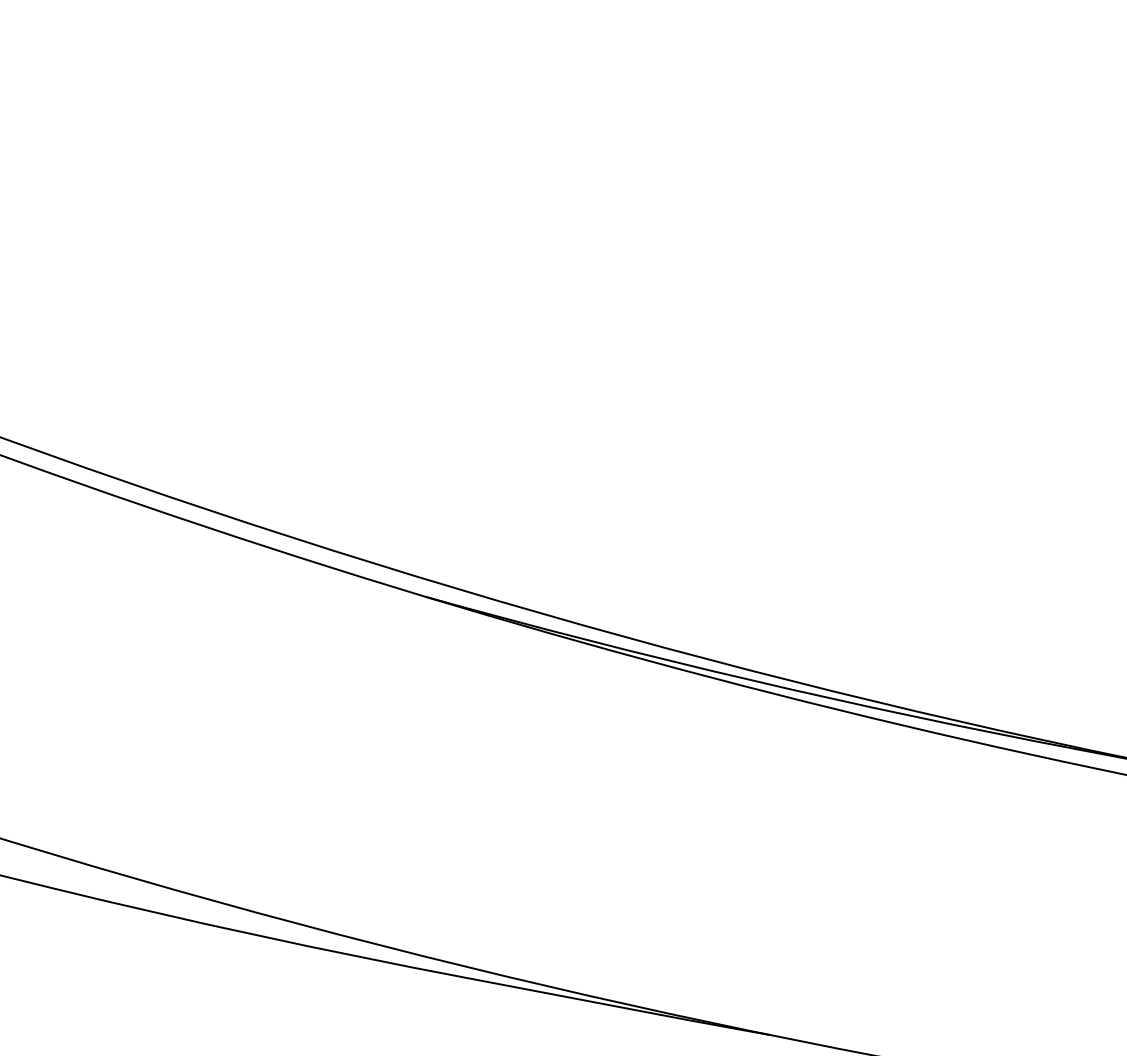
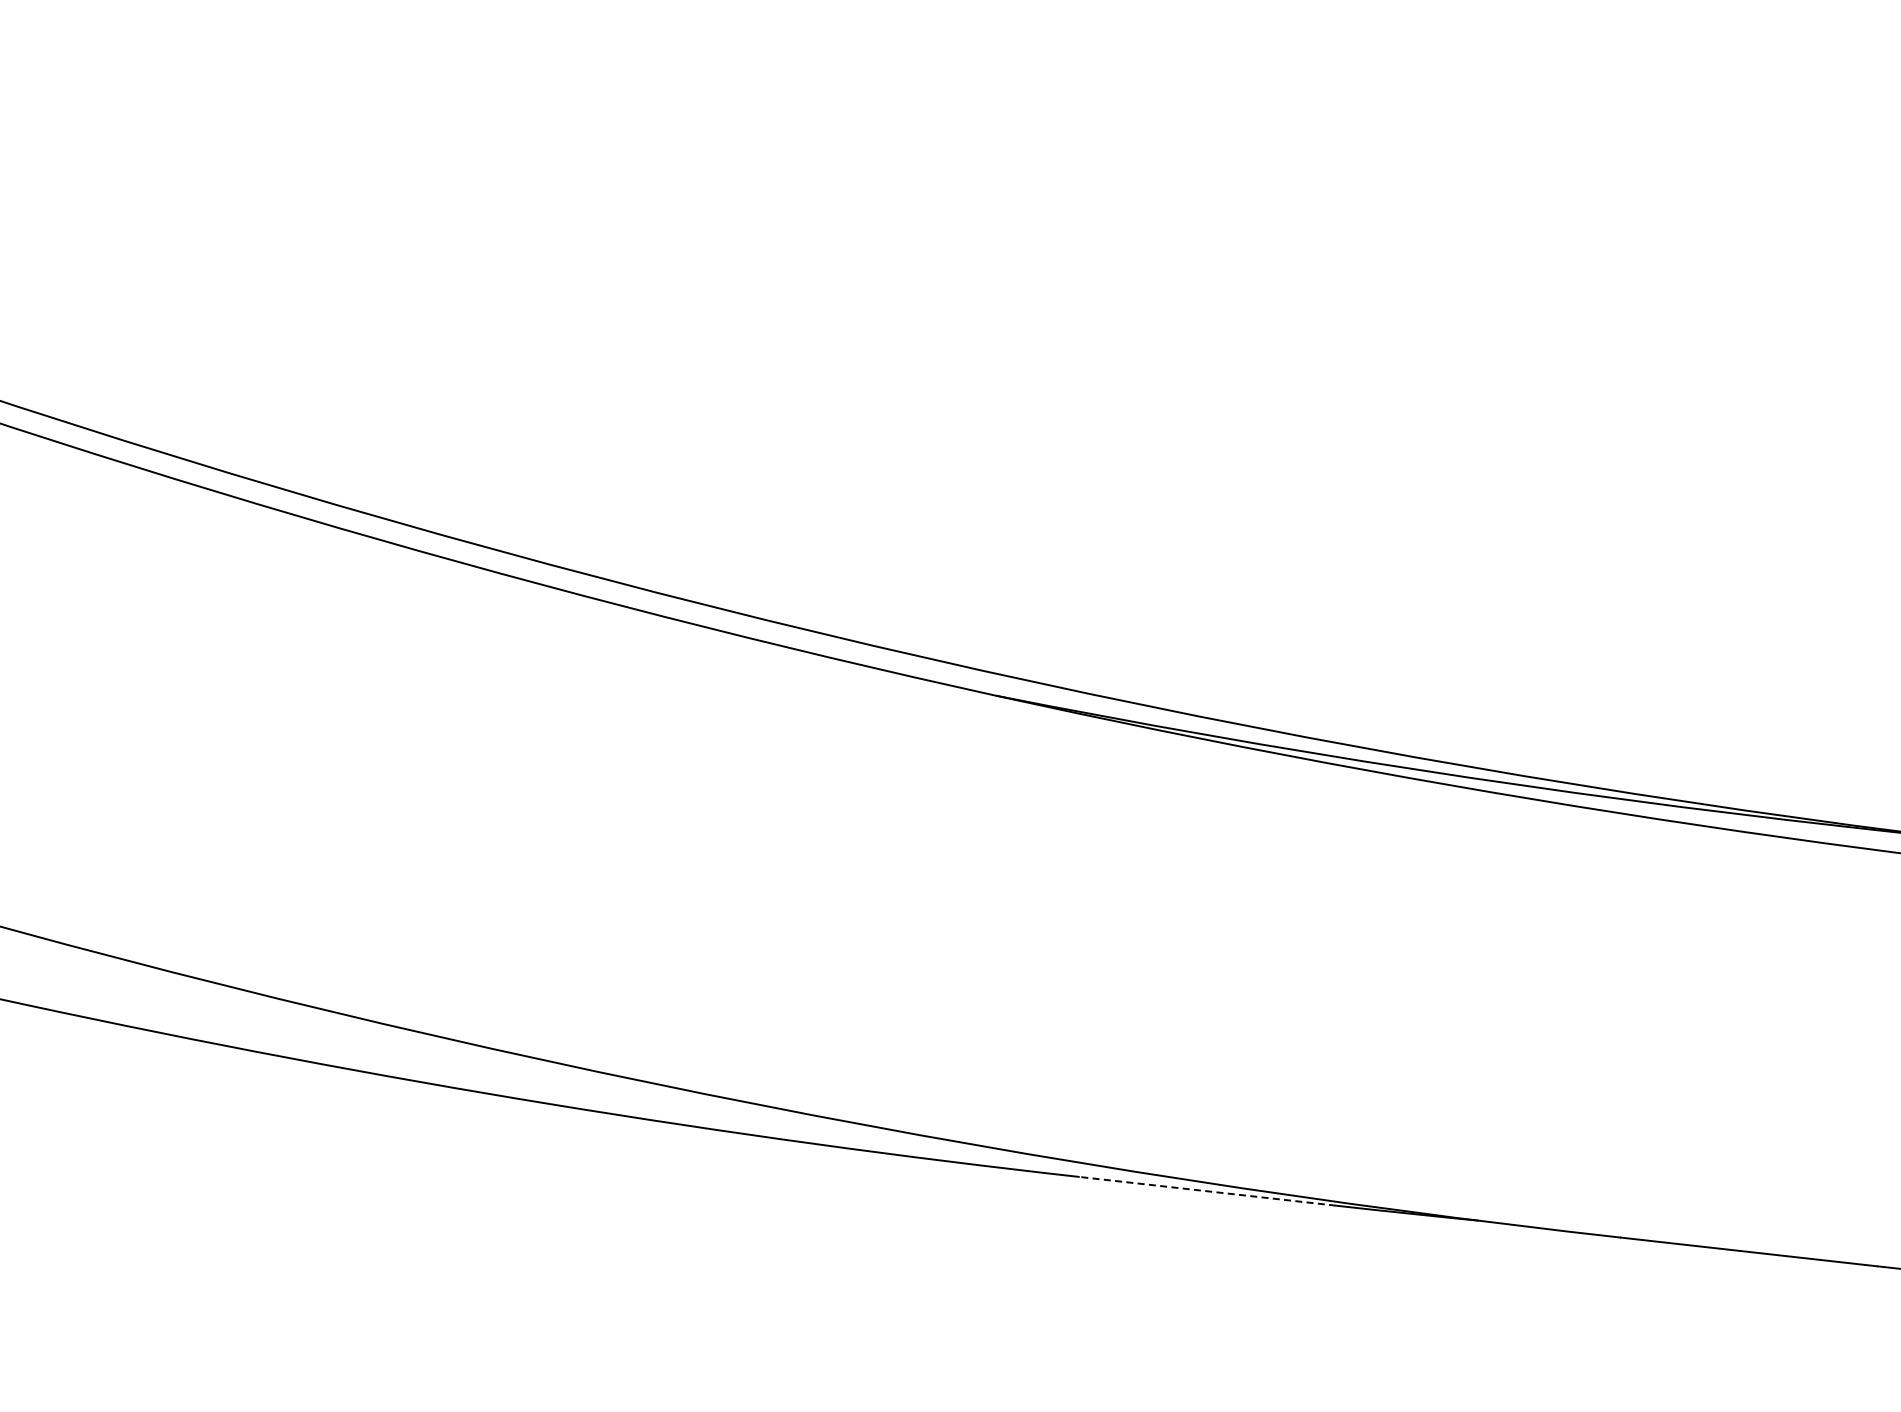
line: (560, 996) -> (1207, 1191), solid -> dashed

